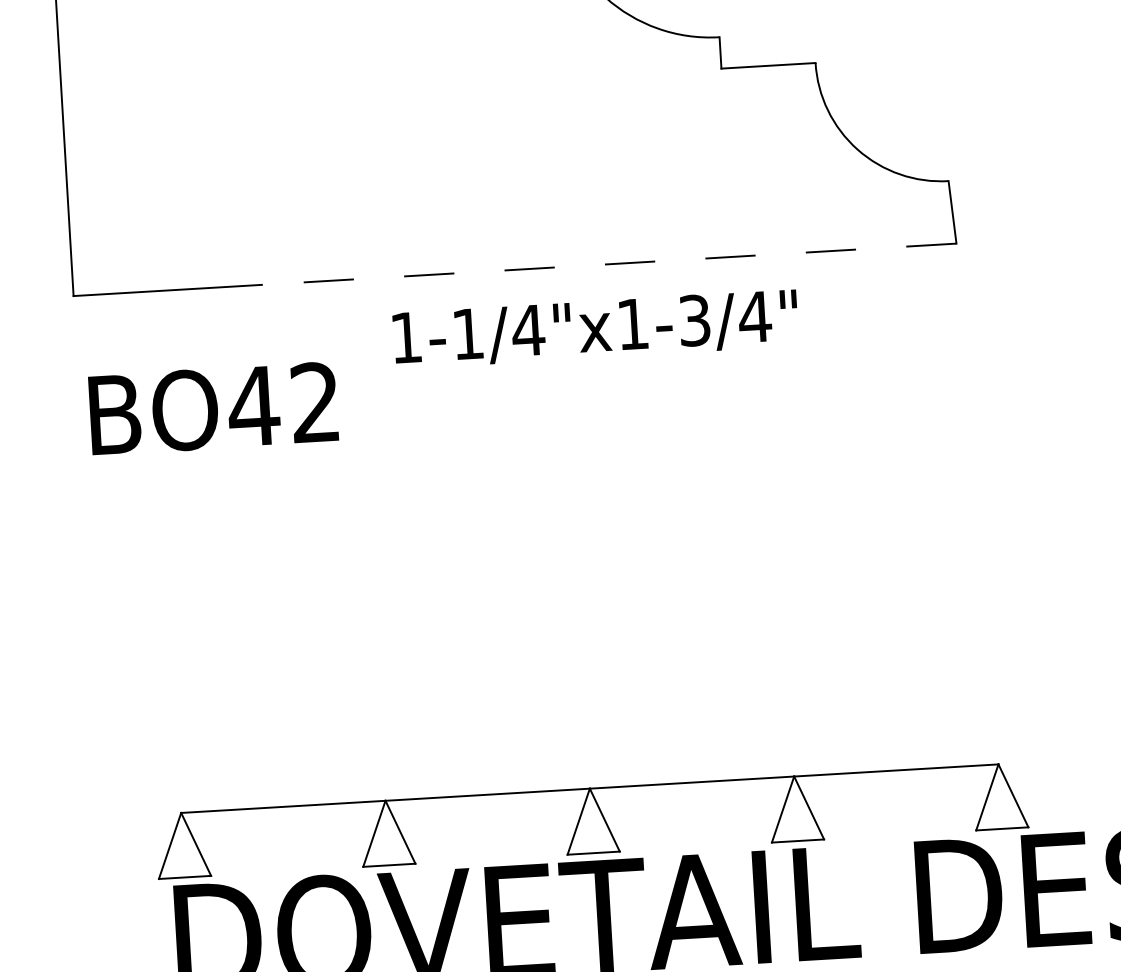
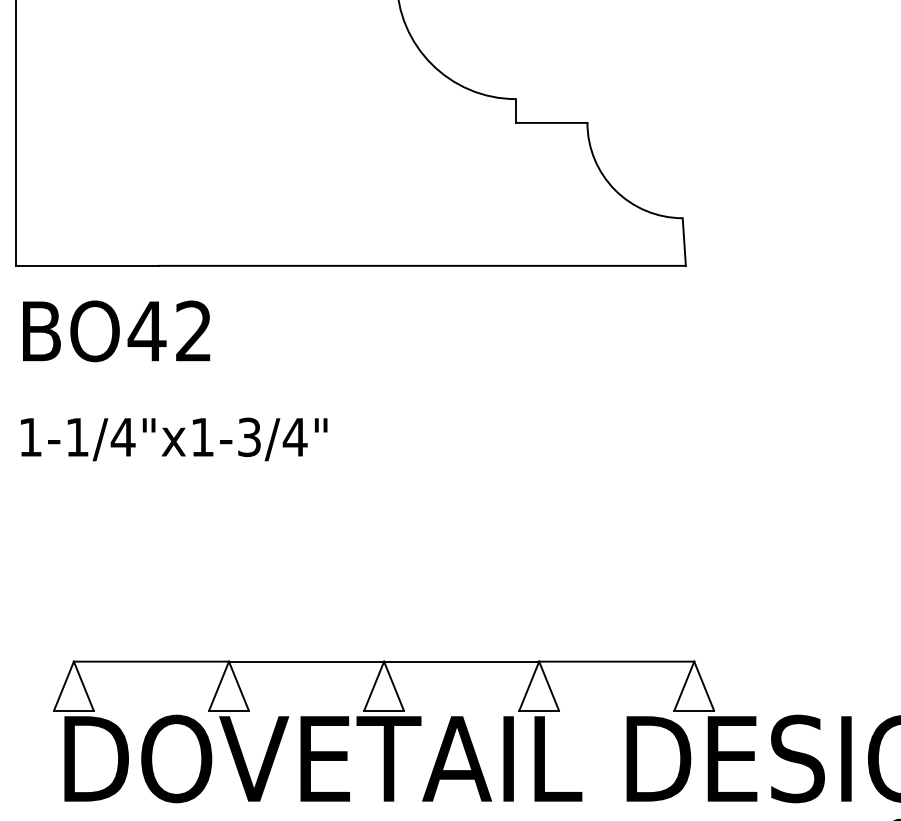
line: (609, 263) -> (422, 265), dashed -> solid
text: (596, 329) -> (174, 439), moved
text: (213, 408) -> (116, 331), moved

